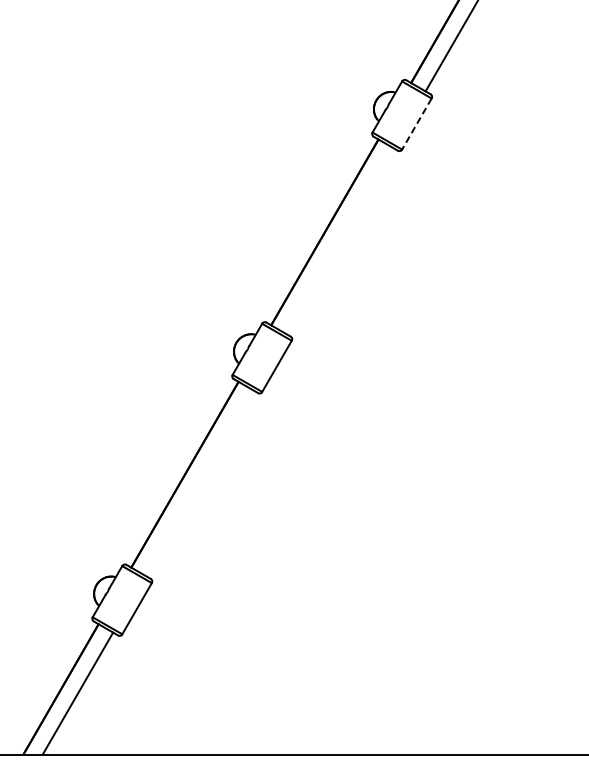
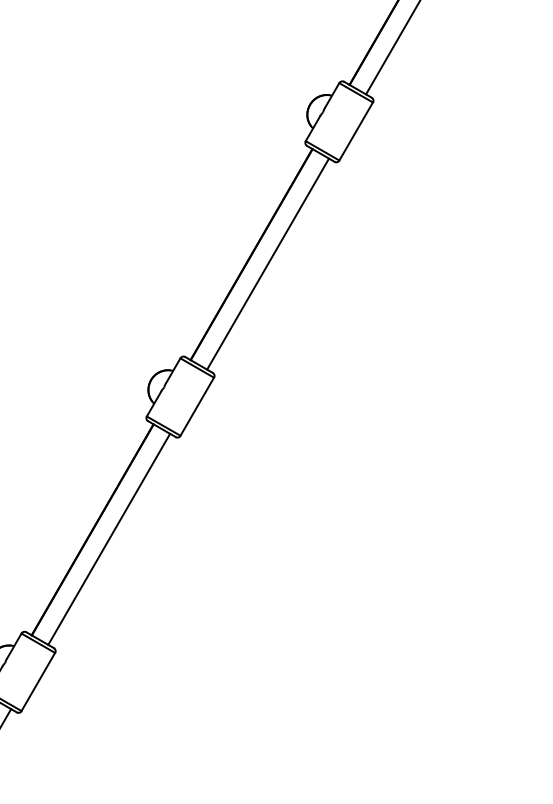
line: (416, 124) -> (355, 132), dashed -> solid
line: (338, 240) -> (267, 263), added
line: (199, 483) -> (109, 539), added

